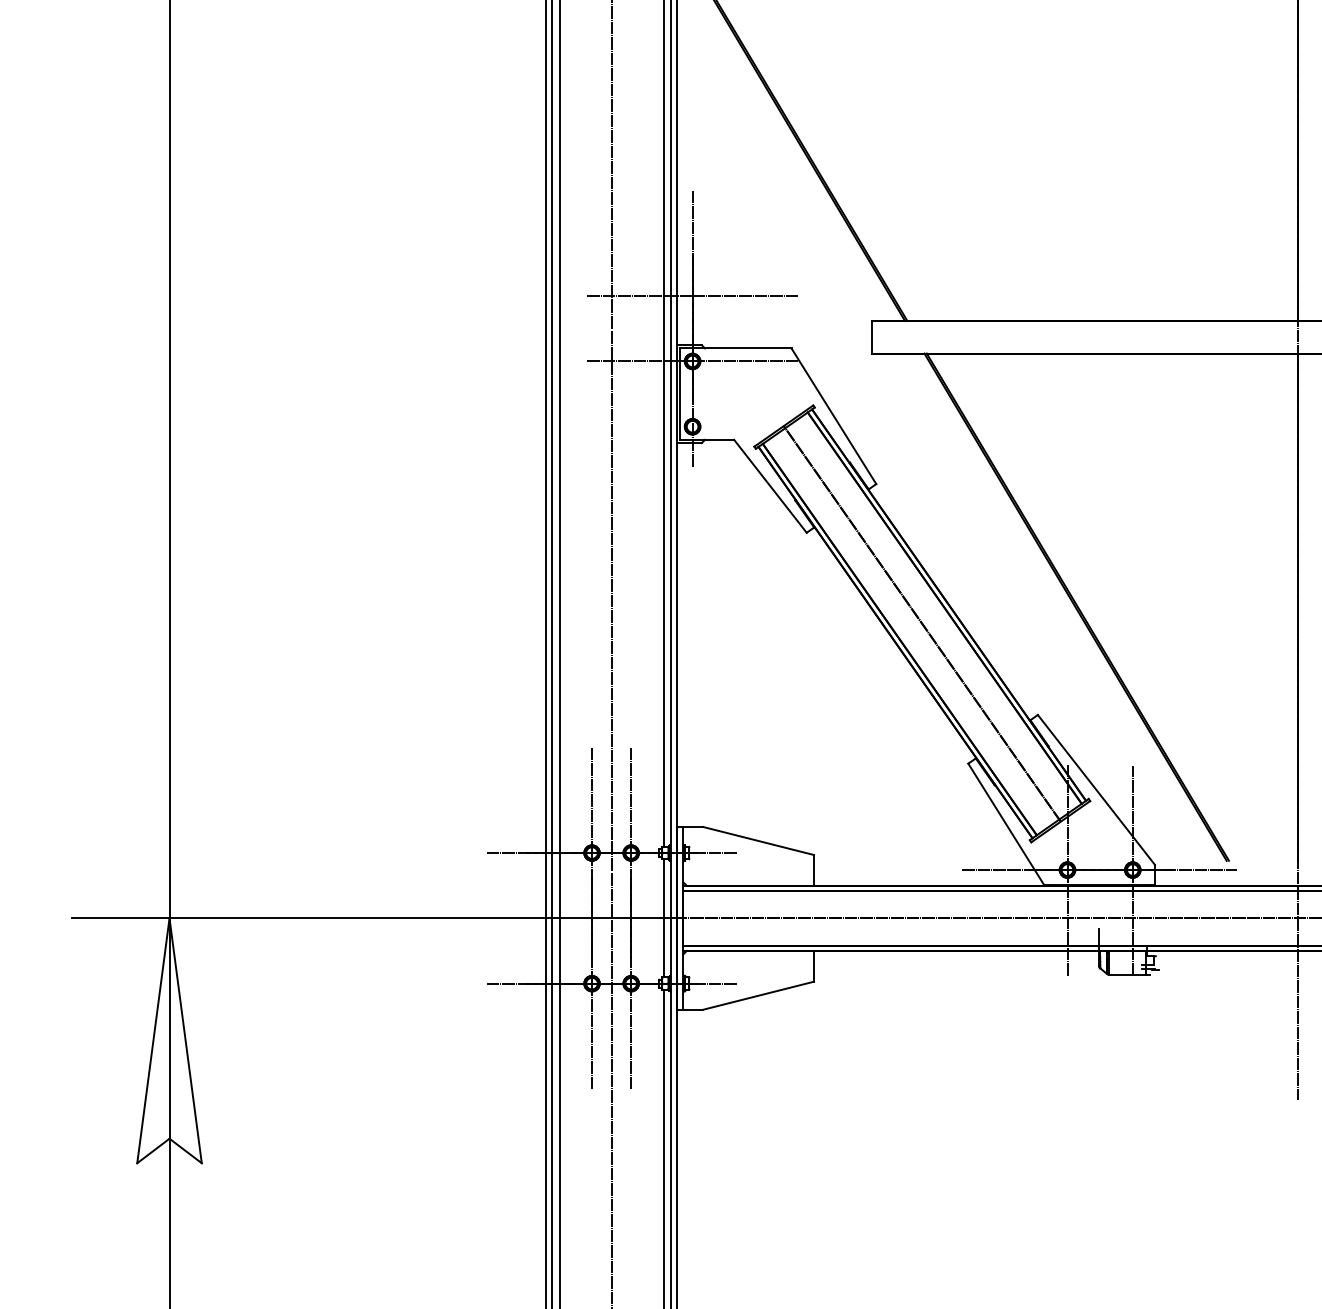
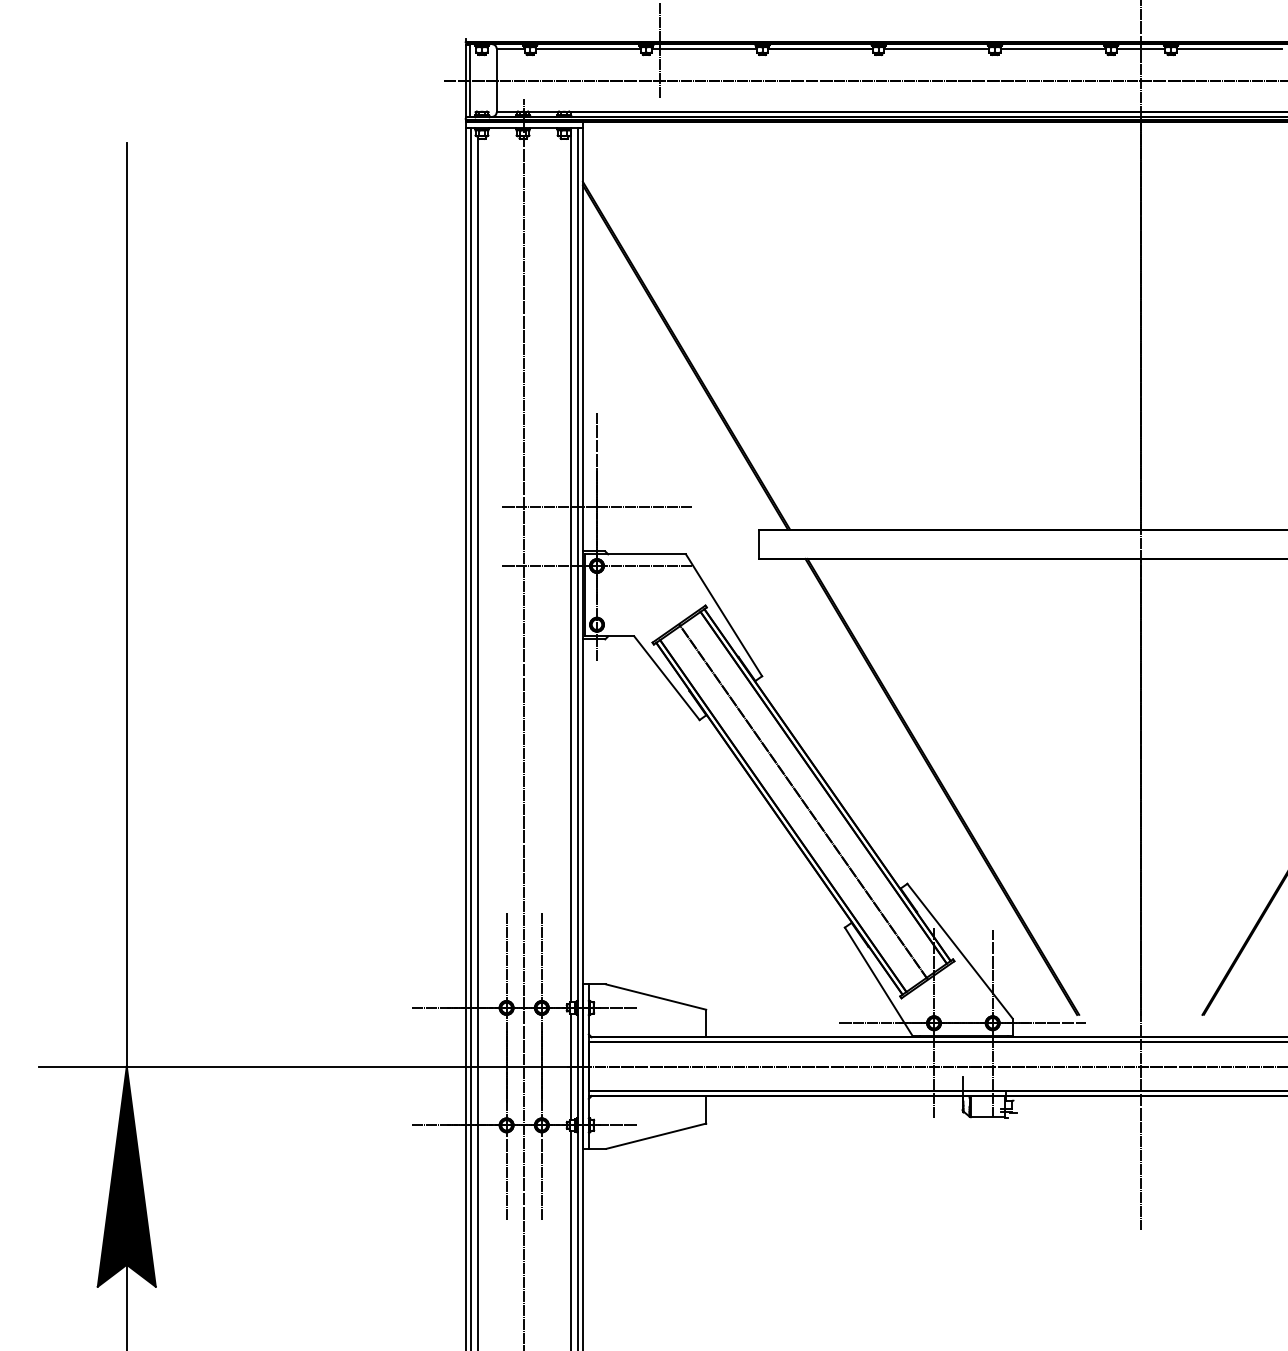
fill: (169, 1040) -> (126, 1176), added

